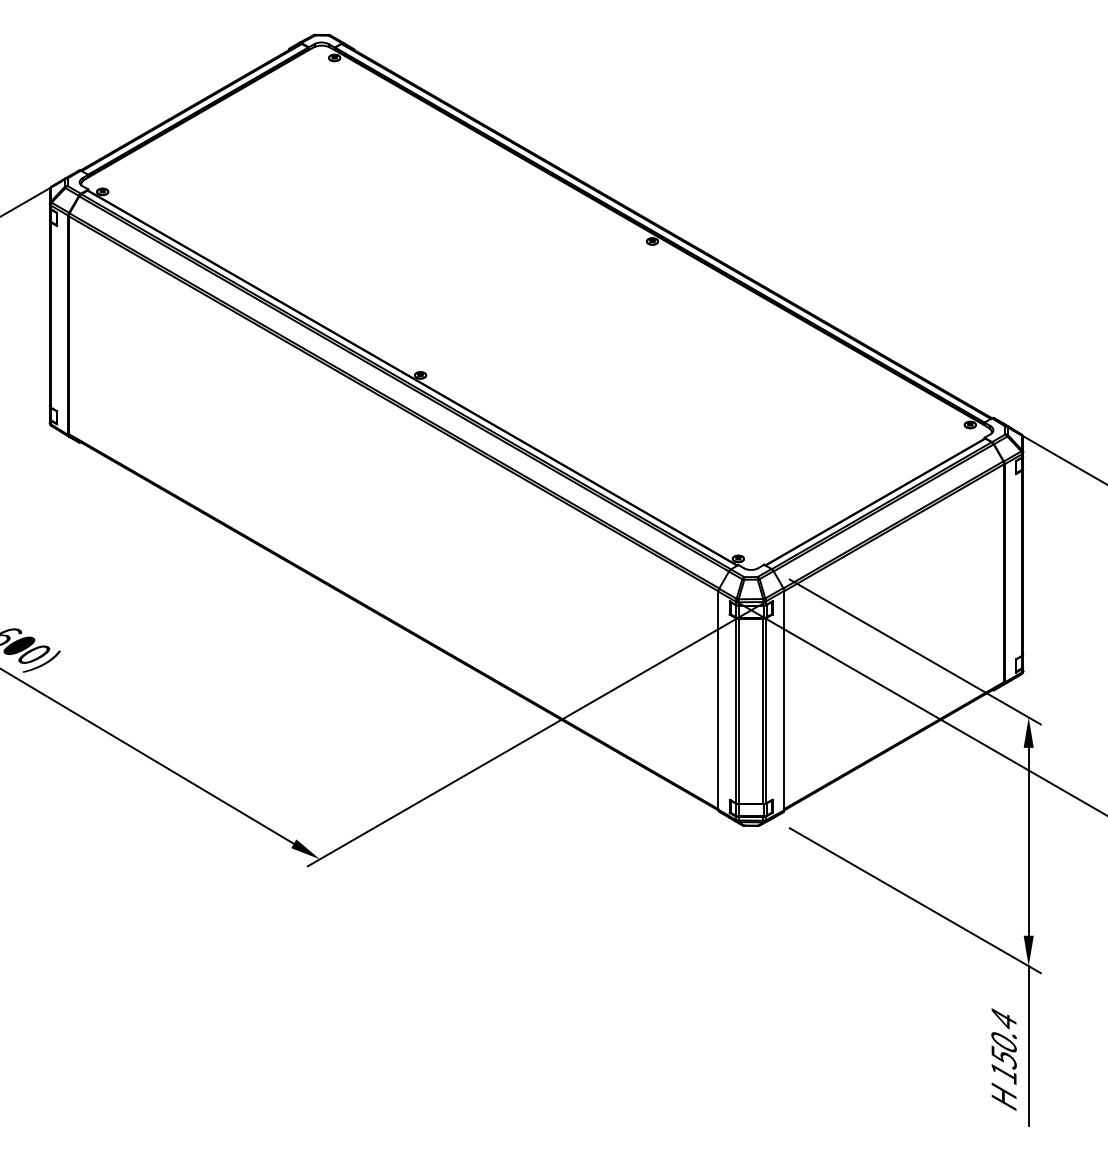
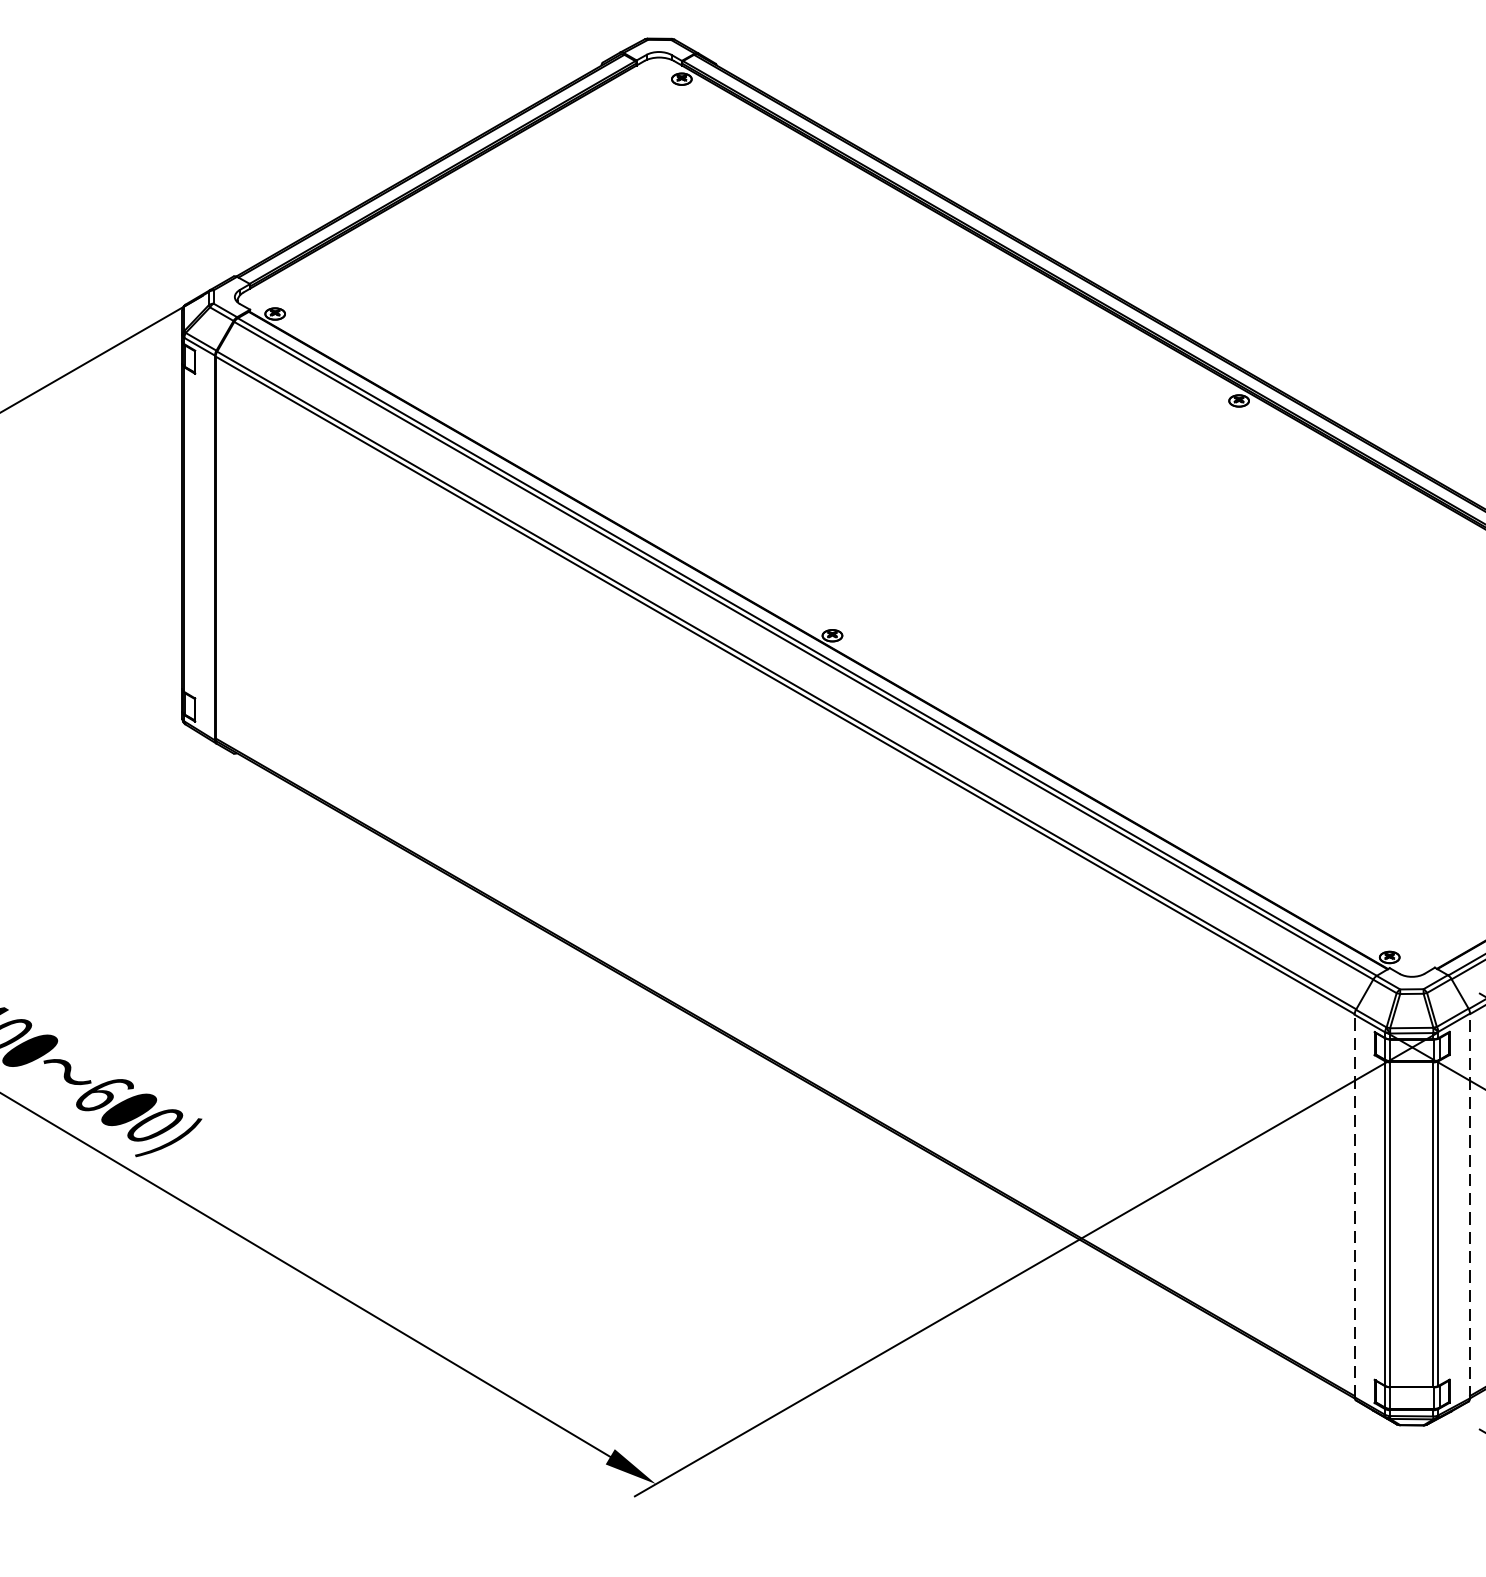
line: (718, 700) -> (1354, 1205), solid -> dashed
line: (784, 700) -> (1470, 1205), solid -> dashed

